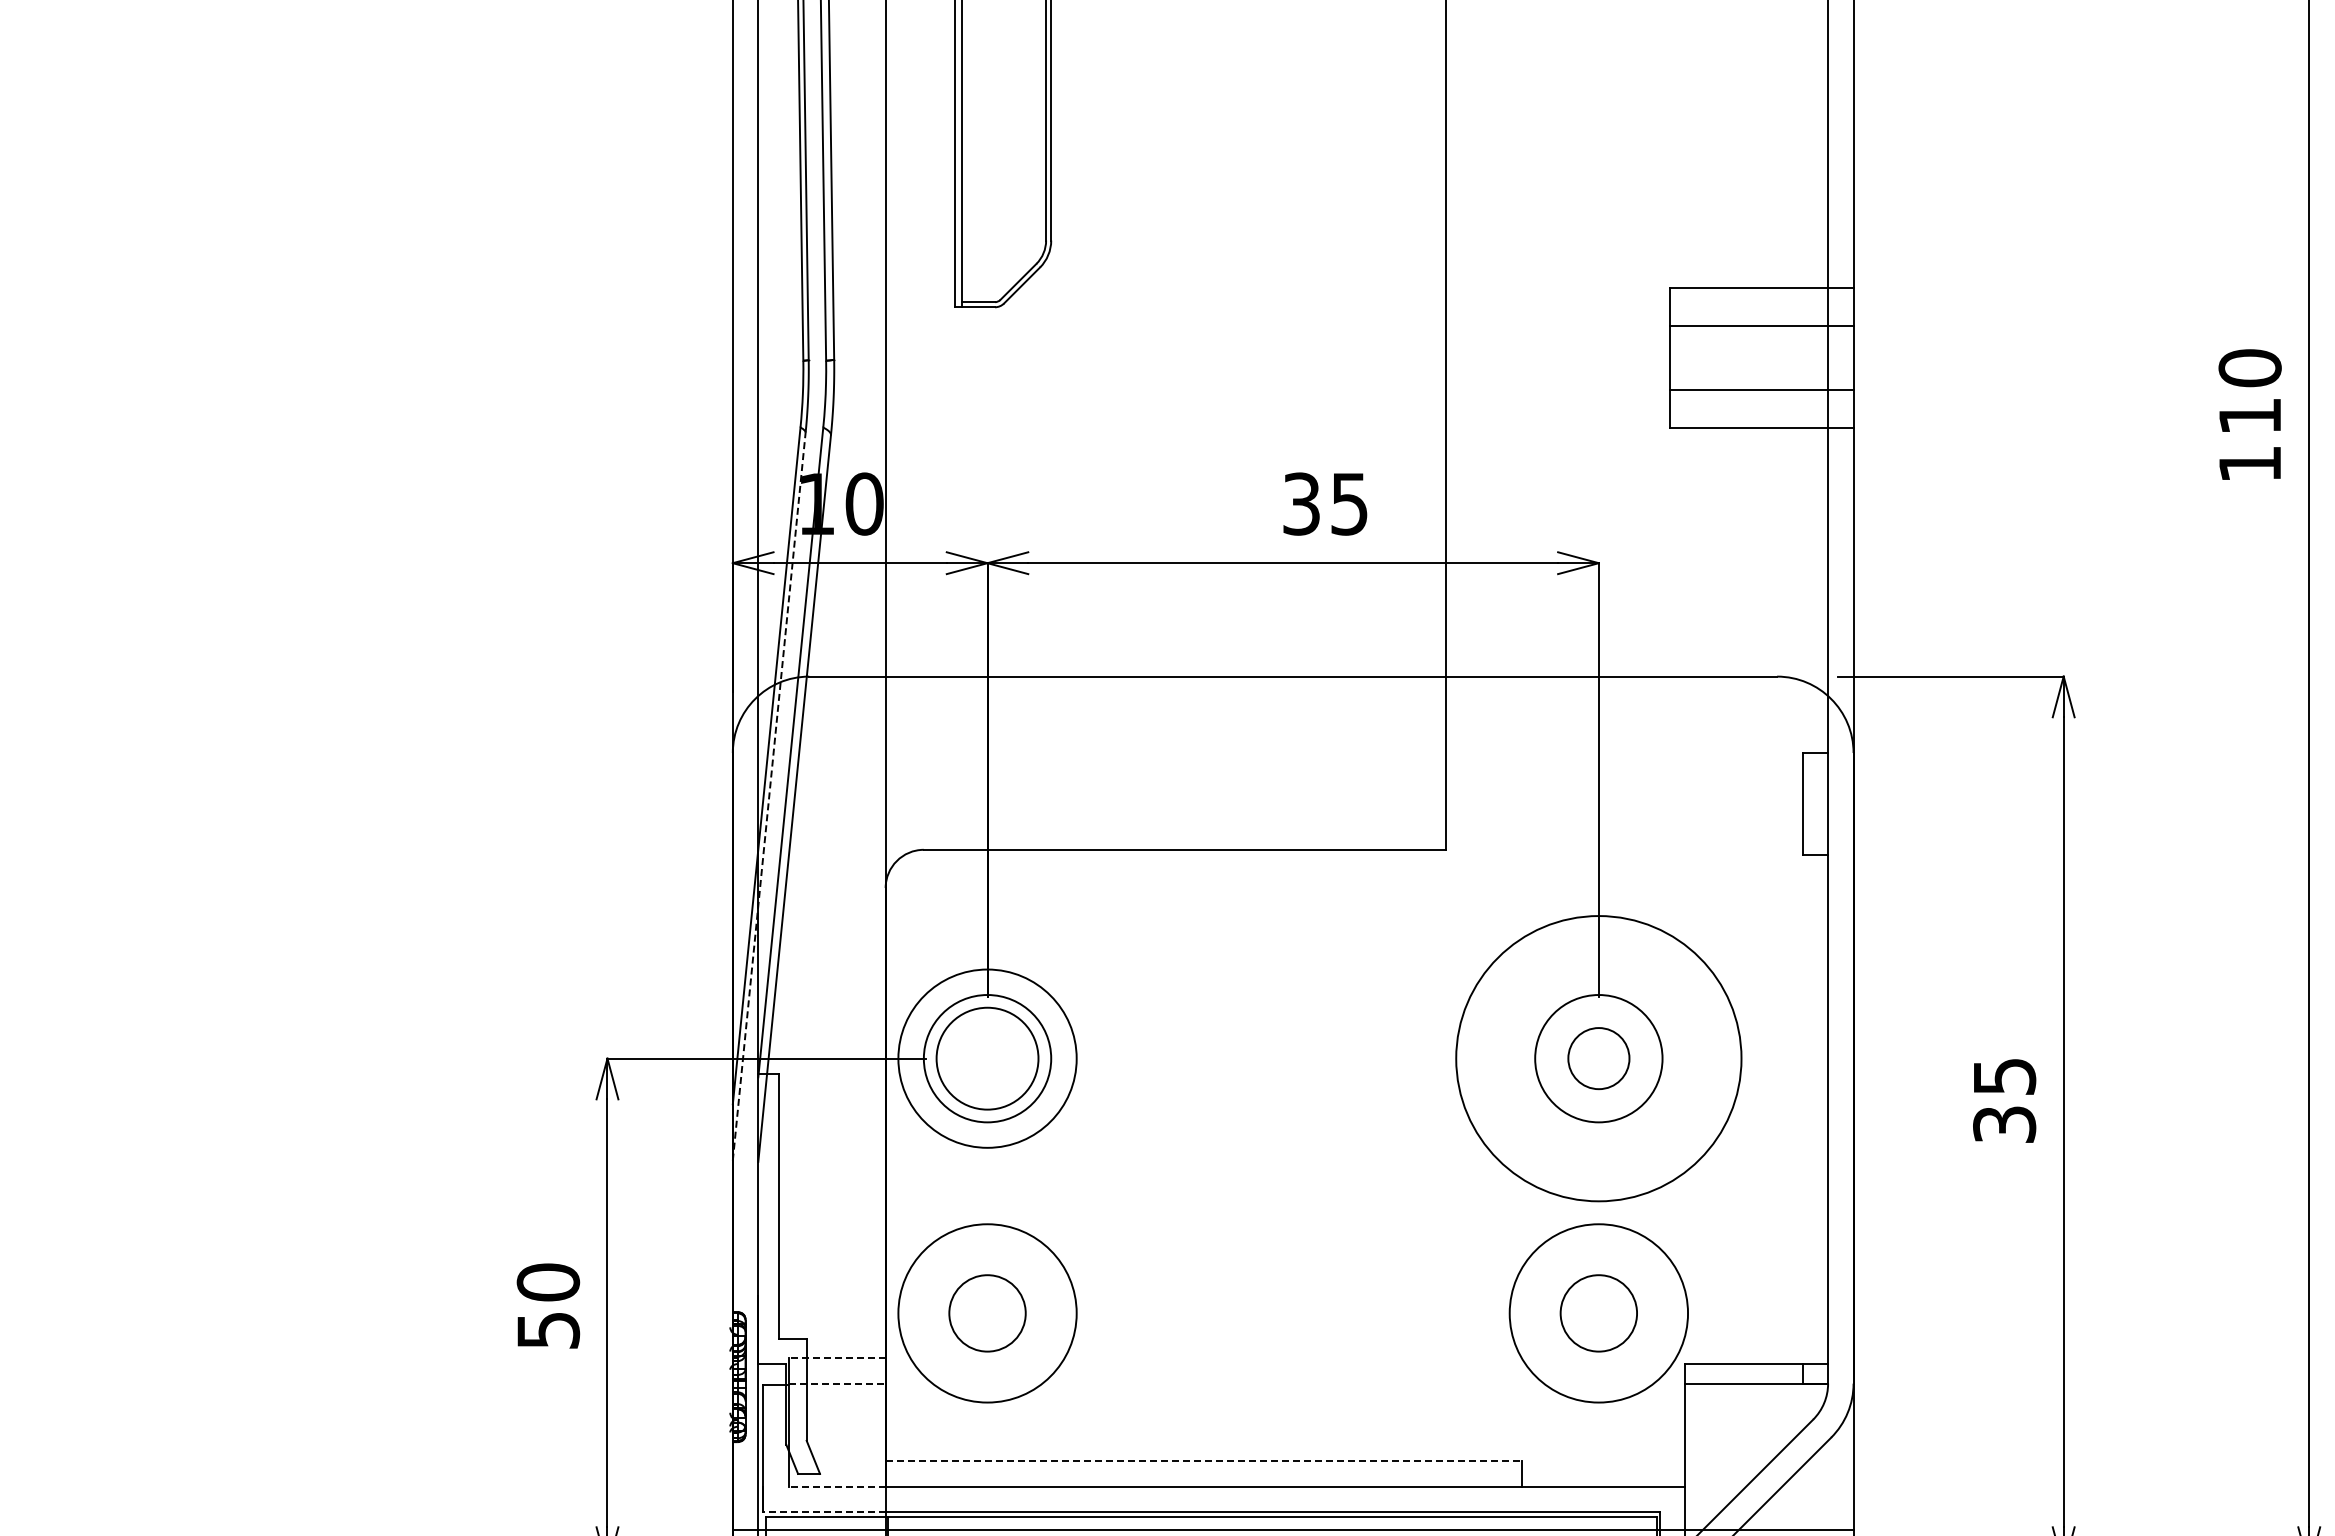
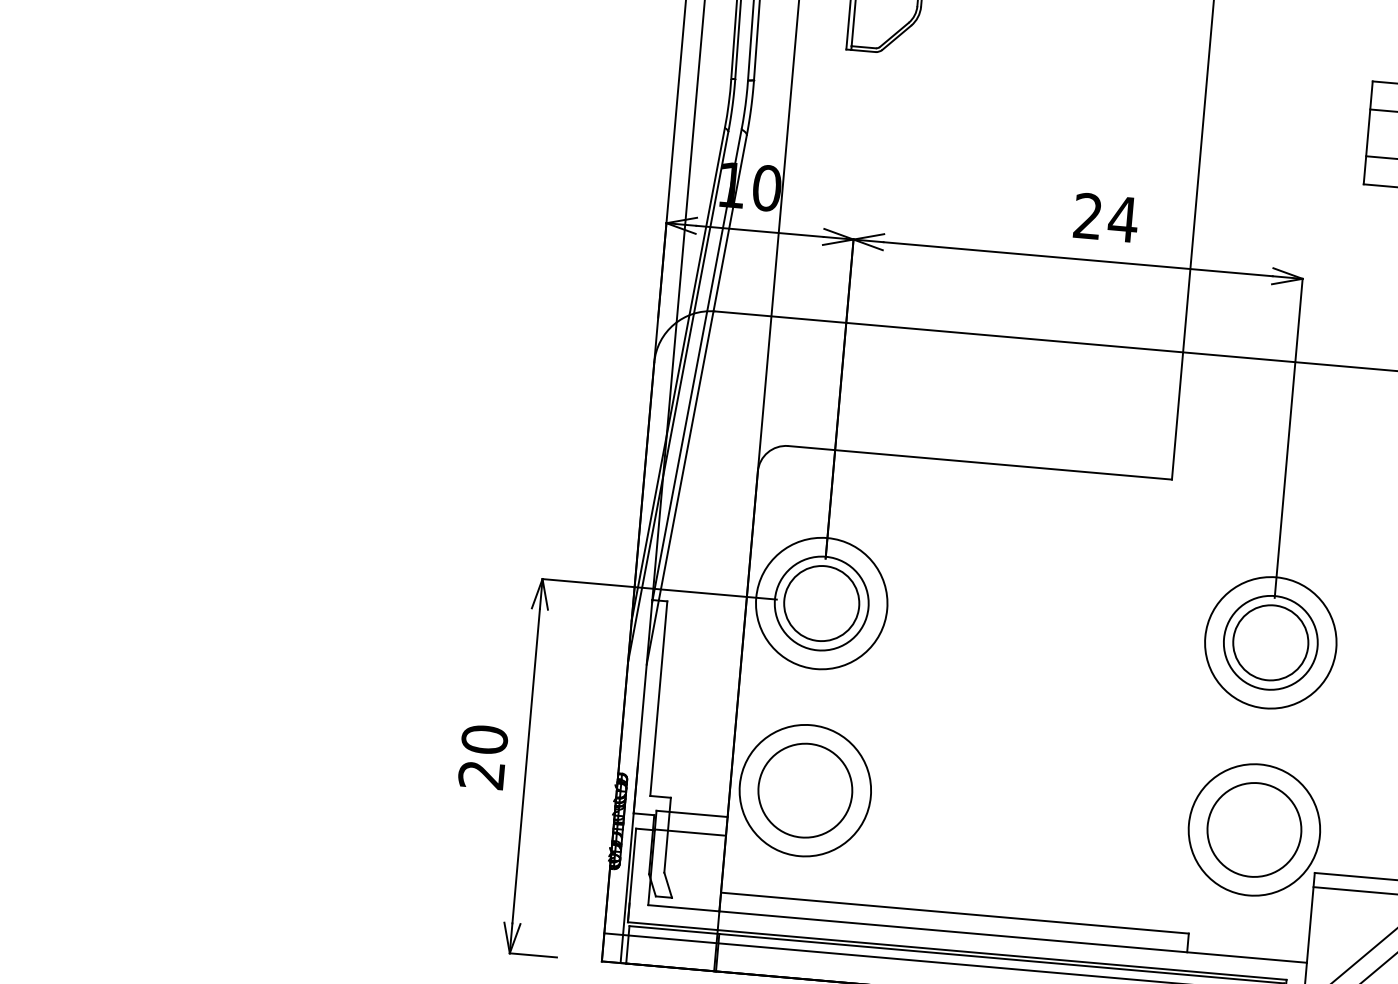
text: (1326, 503) -> (1106, 217), 35 -> 24
line: (769, 796) -> (678, 396), dashed -> solid
circle: (1598, 1058) -> (1270, 642), size x0.62
circle: (1598, 1058) -> (1270, 642), size x1.67
circle: (987, 1313) -> (805, 790), size x1.67
circle: (1598, 1313) -> (1254, 830), size x1.67
text: (548, 1330) -> (481, 775), 50 -> 20
line: (836, 1358) -> (691, 814), dashed -> solid
line: (837, 1383) -> (690, 832), dashed -> solid
line: (1204, 1461) -> (955, 913), dashed -> solid
line: (836, 1486) -> (683, 908), dashed -> solid
line: (824, 1512) -> (672, 926), dashed -> solid

